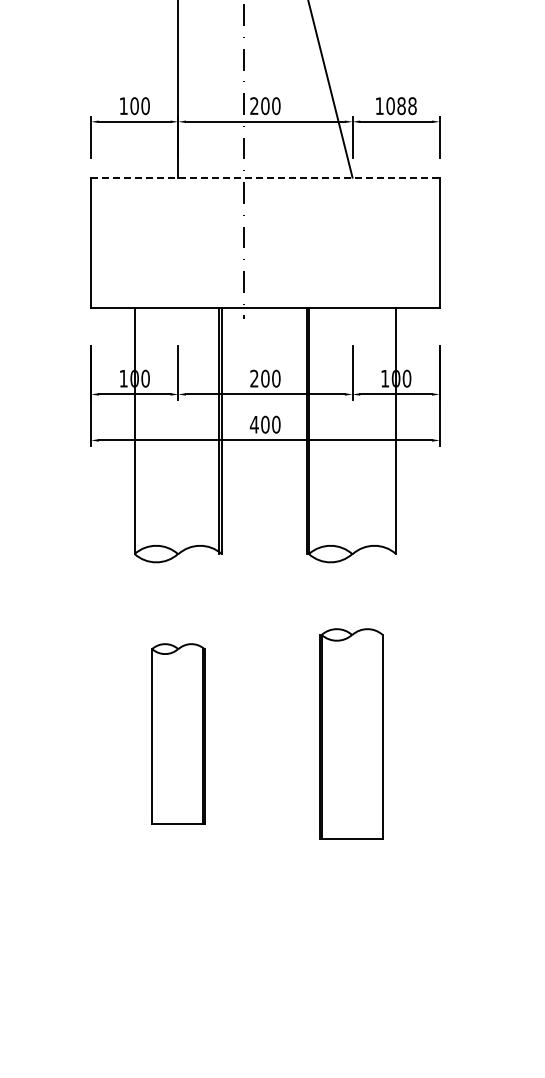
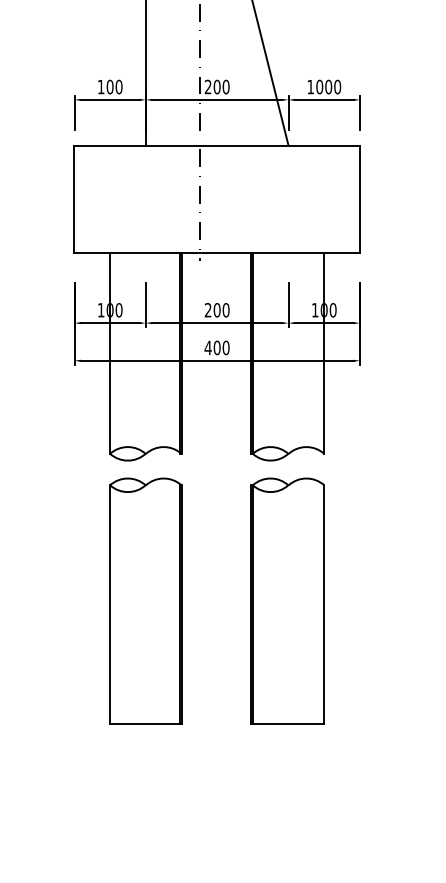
text: (406, 105) -> (332, 86), 1088 -> 1000
line: (265, 177) -> (217, 145), dashed -> solid
part: (178, 733) -> (146, 600), size x1.67
part: (351, 733) -> (287, 600), size x1.43

